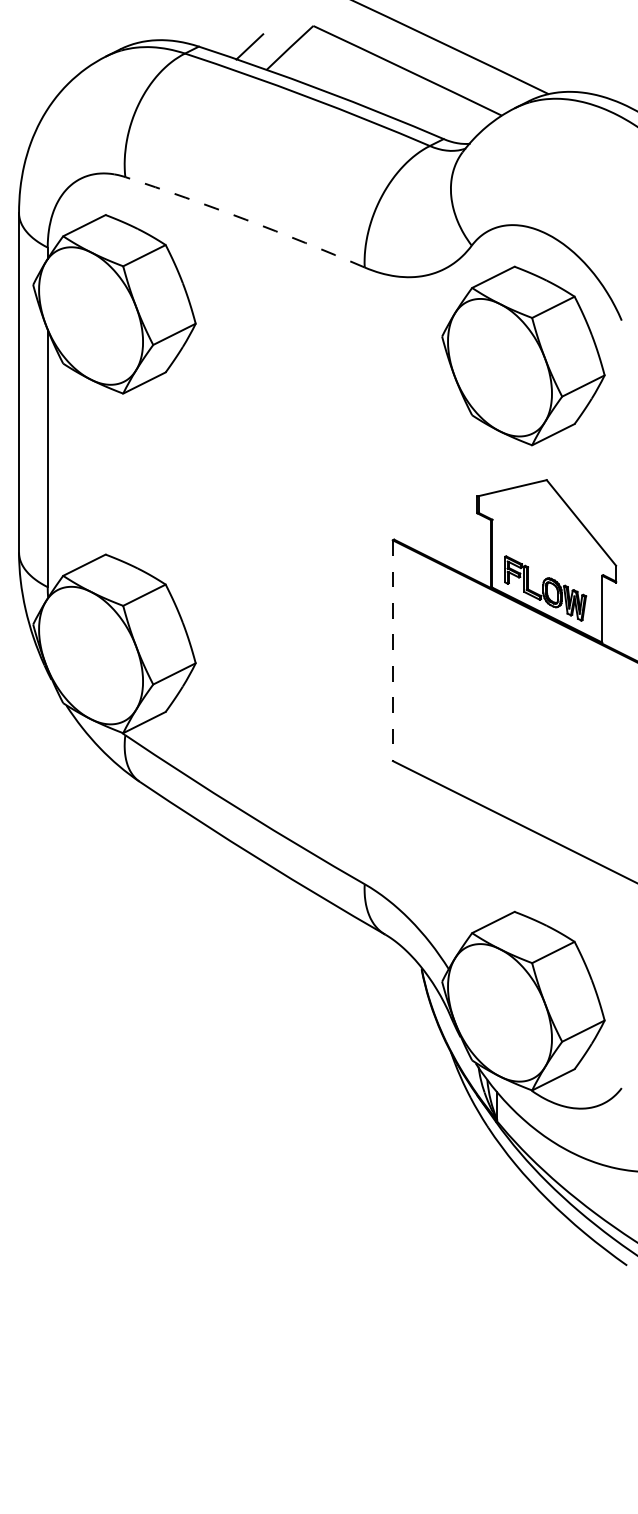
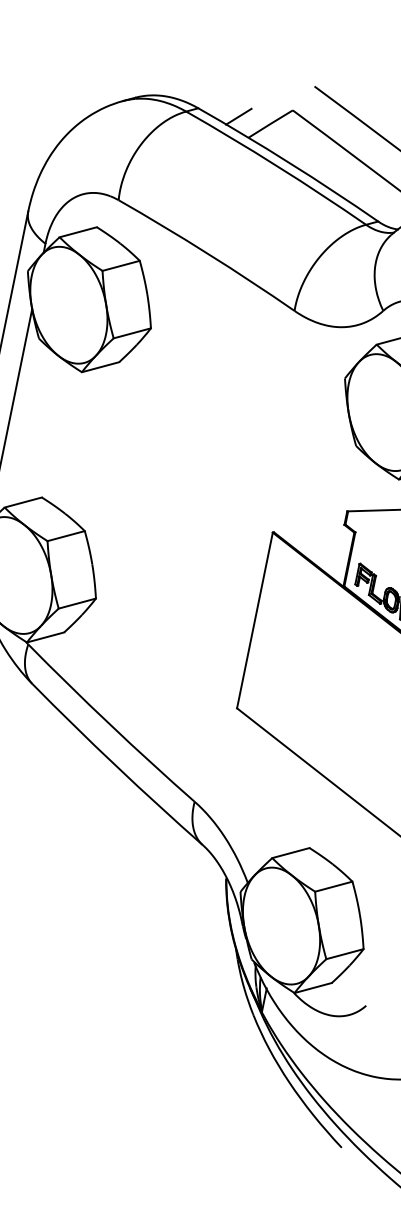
arc: (245, 219) -> (207, 253), dashed -> solid
line: (392, 651) -> (254, 621), dashed -> solid

